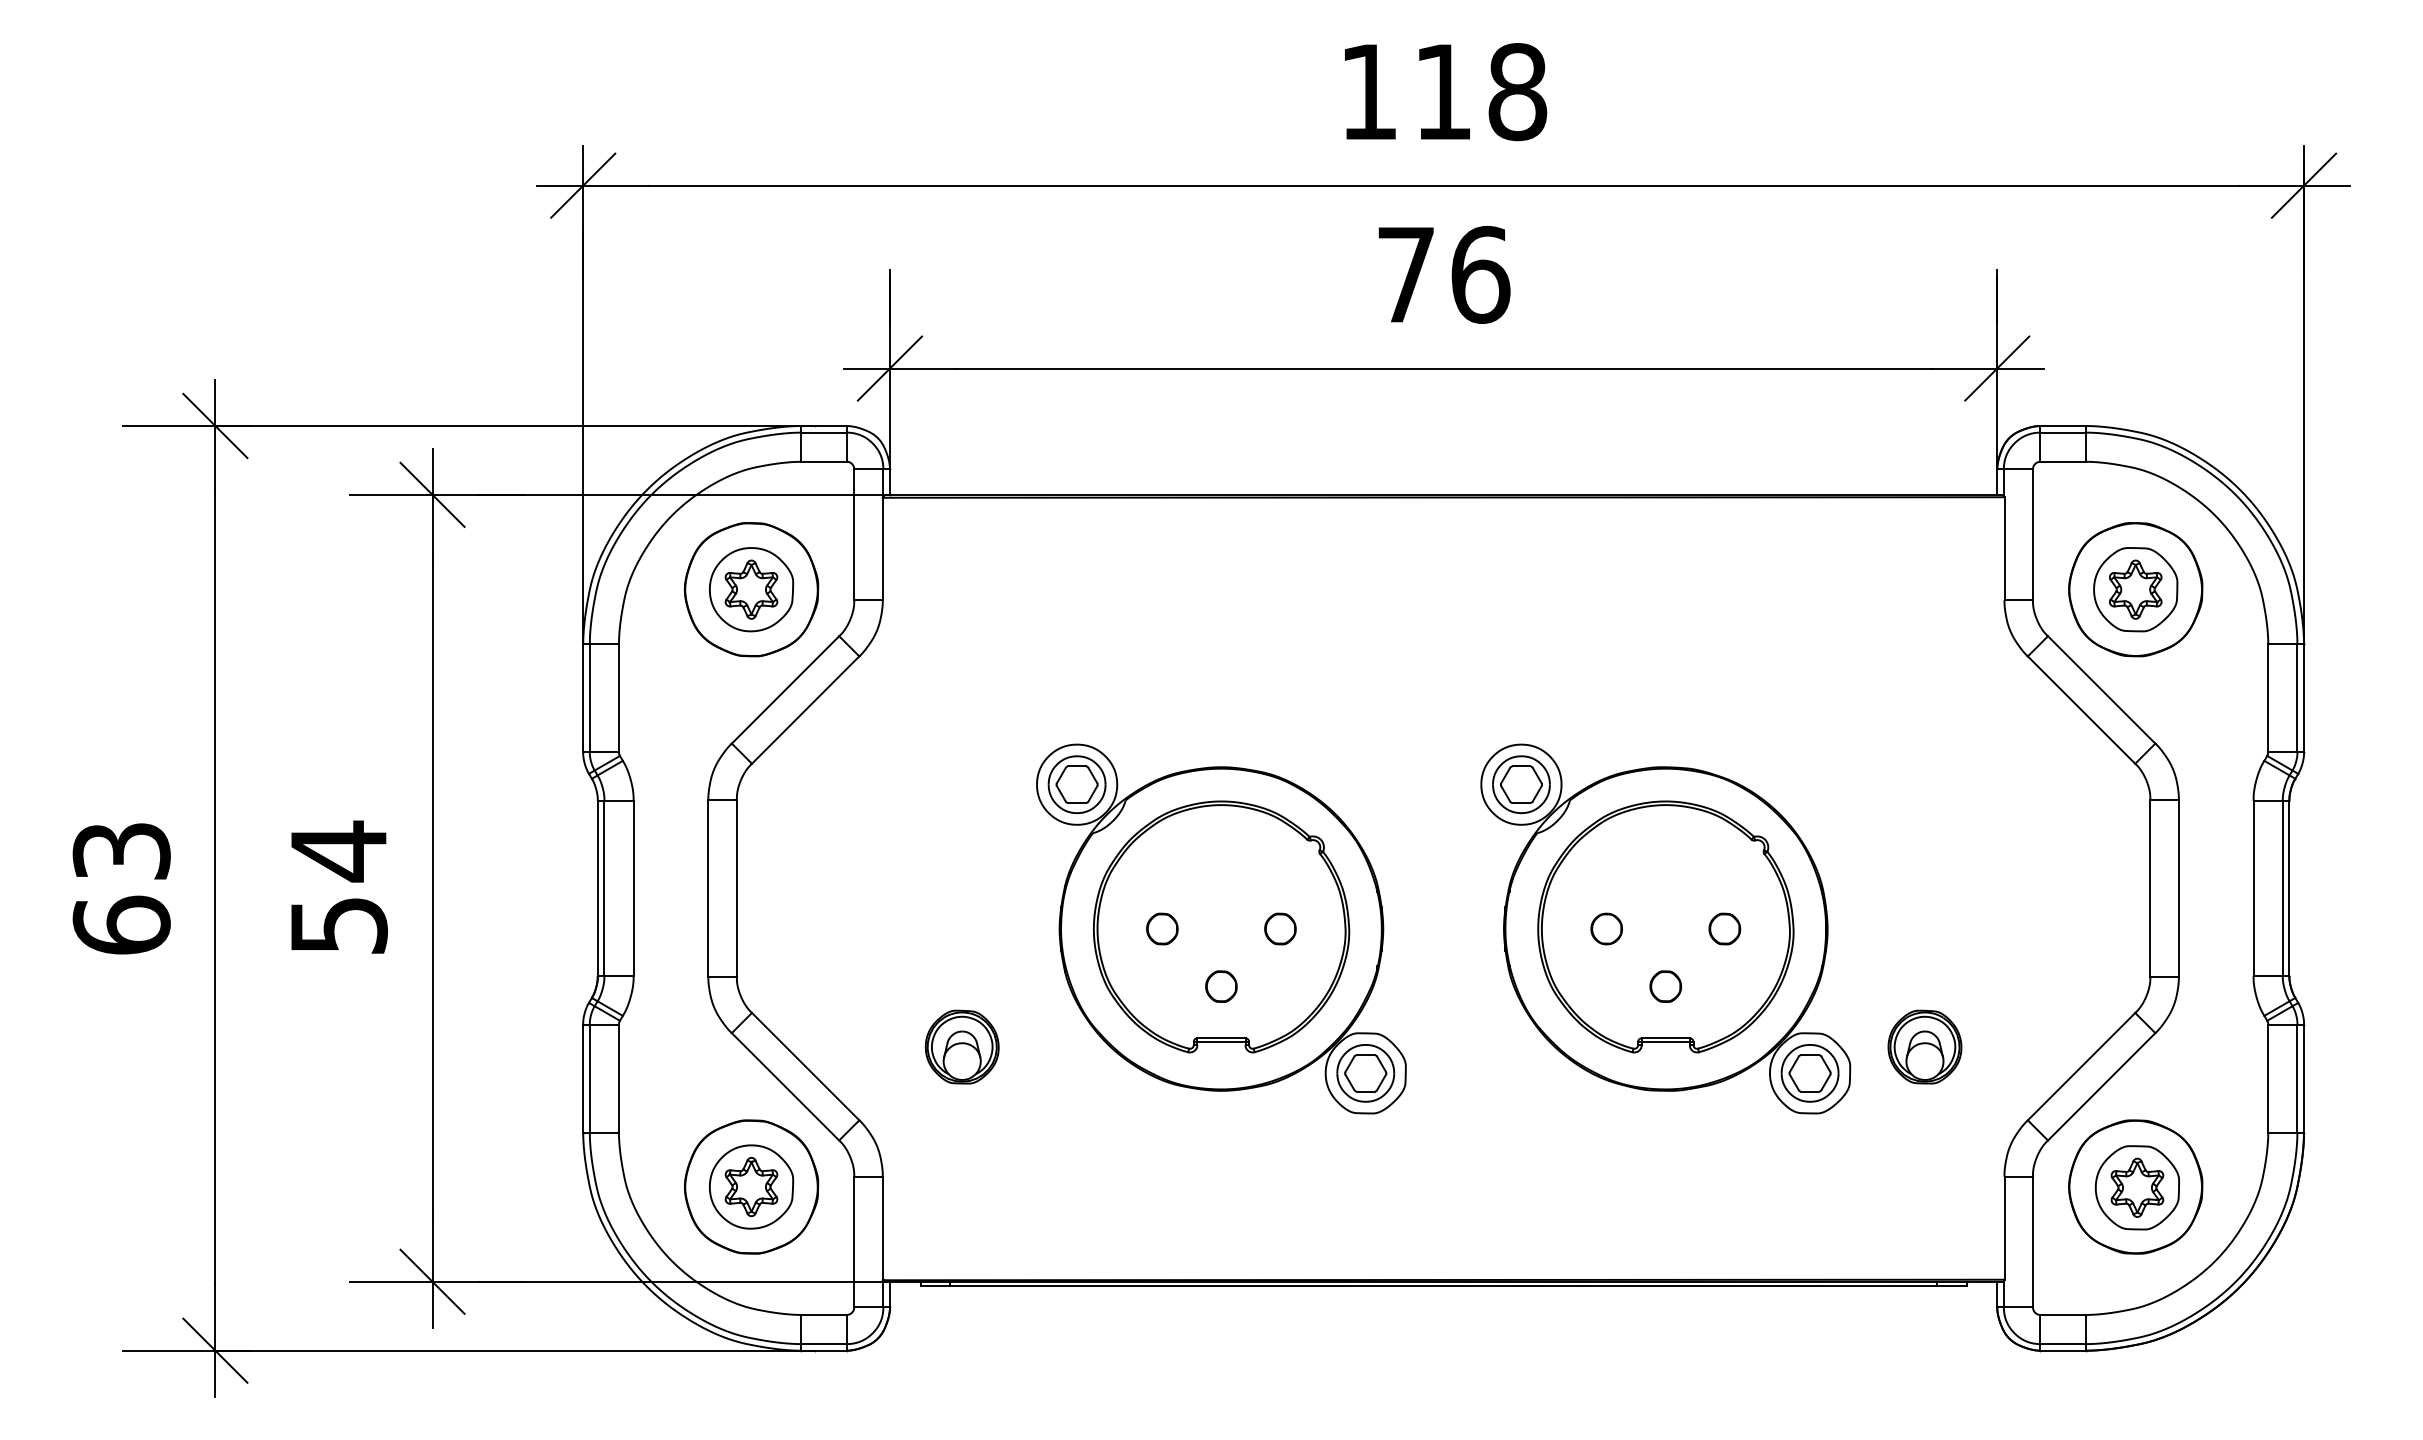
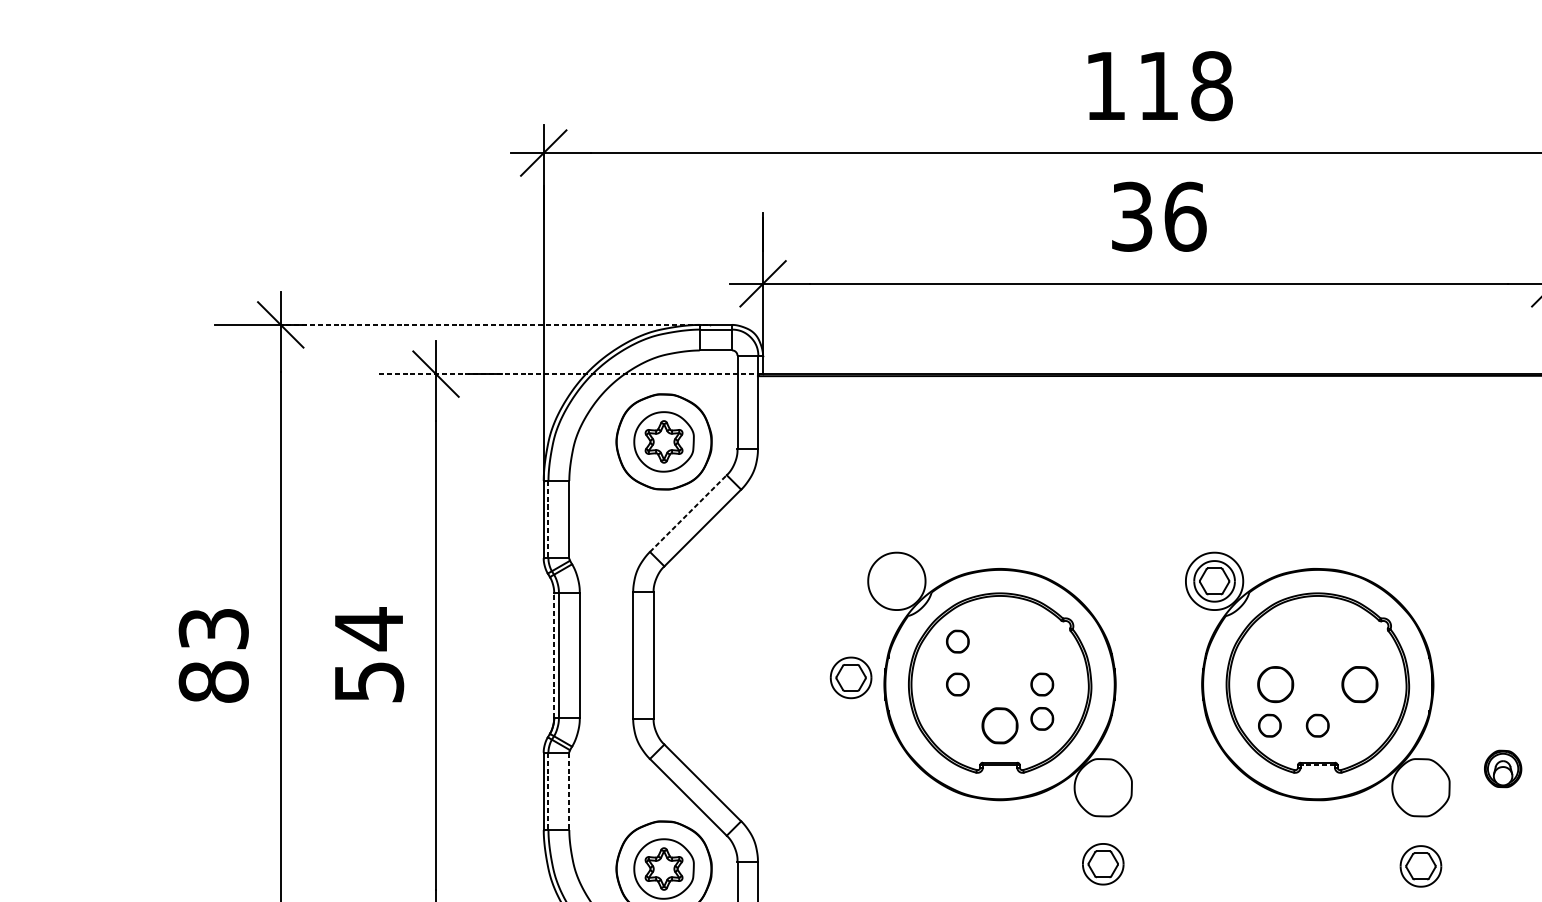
text: (1406, 274) -> (1132, 216), 76 -> 36
line: (514, 426) -> (494, 325), solid -> dashed
line: (618, 494) -> (568, 373), solid -> dashed
line: (785, 689) -> (688, 513), solid -> dashed
line: (589, 698) -> (548, 519), solid -> dashed
part: (1076, 784) -> (850, 677), moved
part: (1162, 868) -> (957, 641), added
line: (597, 887) -> (553, 654), solid -> dashed
text: (121, 924) -> (213, 681), 63 -> 83
part: (1606, 928) -> (1275, 684), size x1.6
part: (1724, 928) -> (1359, 684), size x1.6
part: (1280, 976) -> (1042, 718), added
part: (1221, 986) -> (1000, 725), size x1.6
part: (1598, 986) -> (1269, 725), added
line: (1665, 1042) -> (1317, 765), solid -> dashed
part: (961, 1046) -> (814, 768), removed
part: (1924, 1046) -> (1502, 768), size x0.7
part: (1365, 1073) -> (1103, 864), moved
part: (1809, 1073) -> (1420, 866), moved
line: (589, 1079) -> (548, 792), solid -> dashed
line: (618, 1079) -> (568, 792), solid -> dashed

